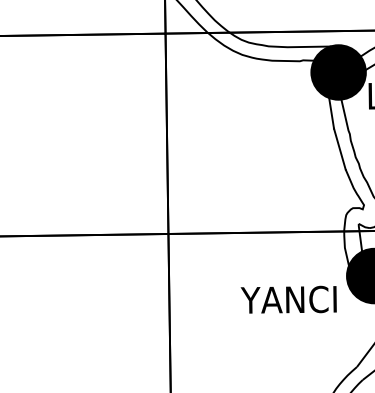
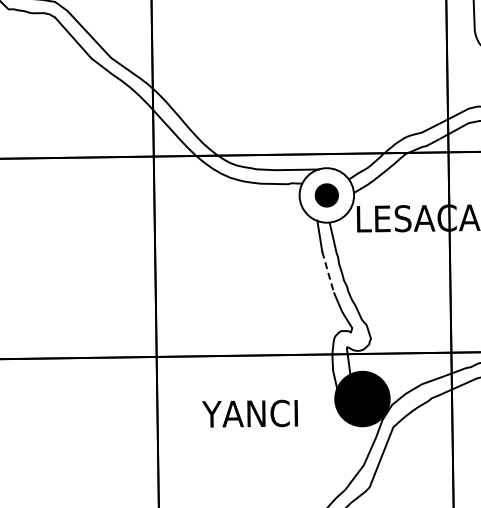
fill: (338, 72) -> (326, 195), removed
line: (340, 149) -> (328, 272), solid -> dashed
text: (288, 299) -> (249, 413), moved

